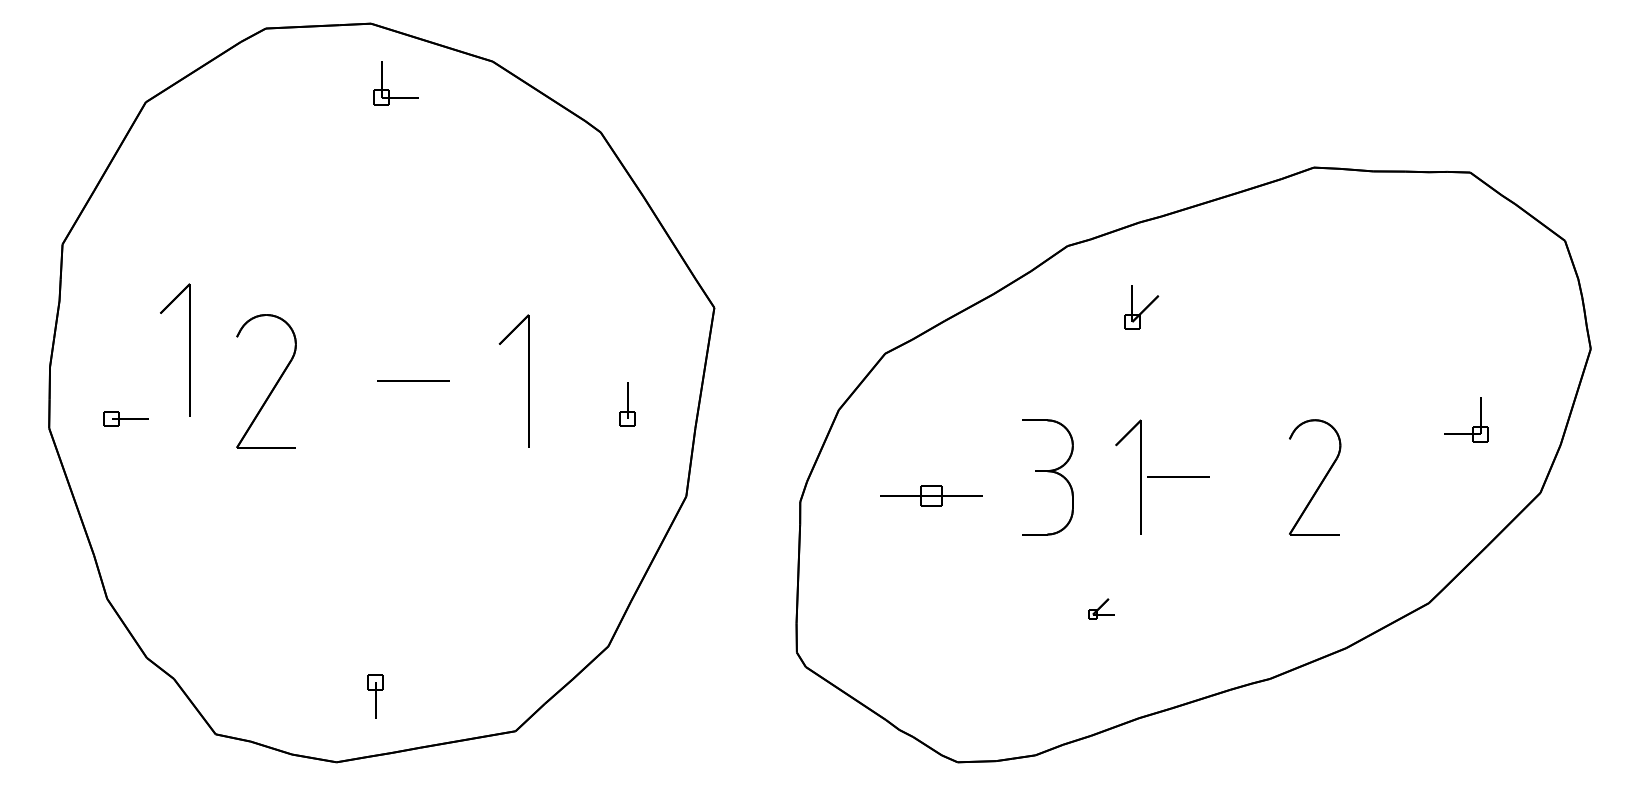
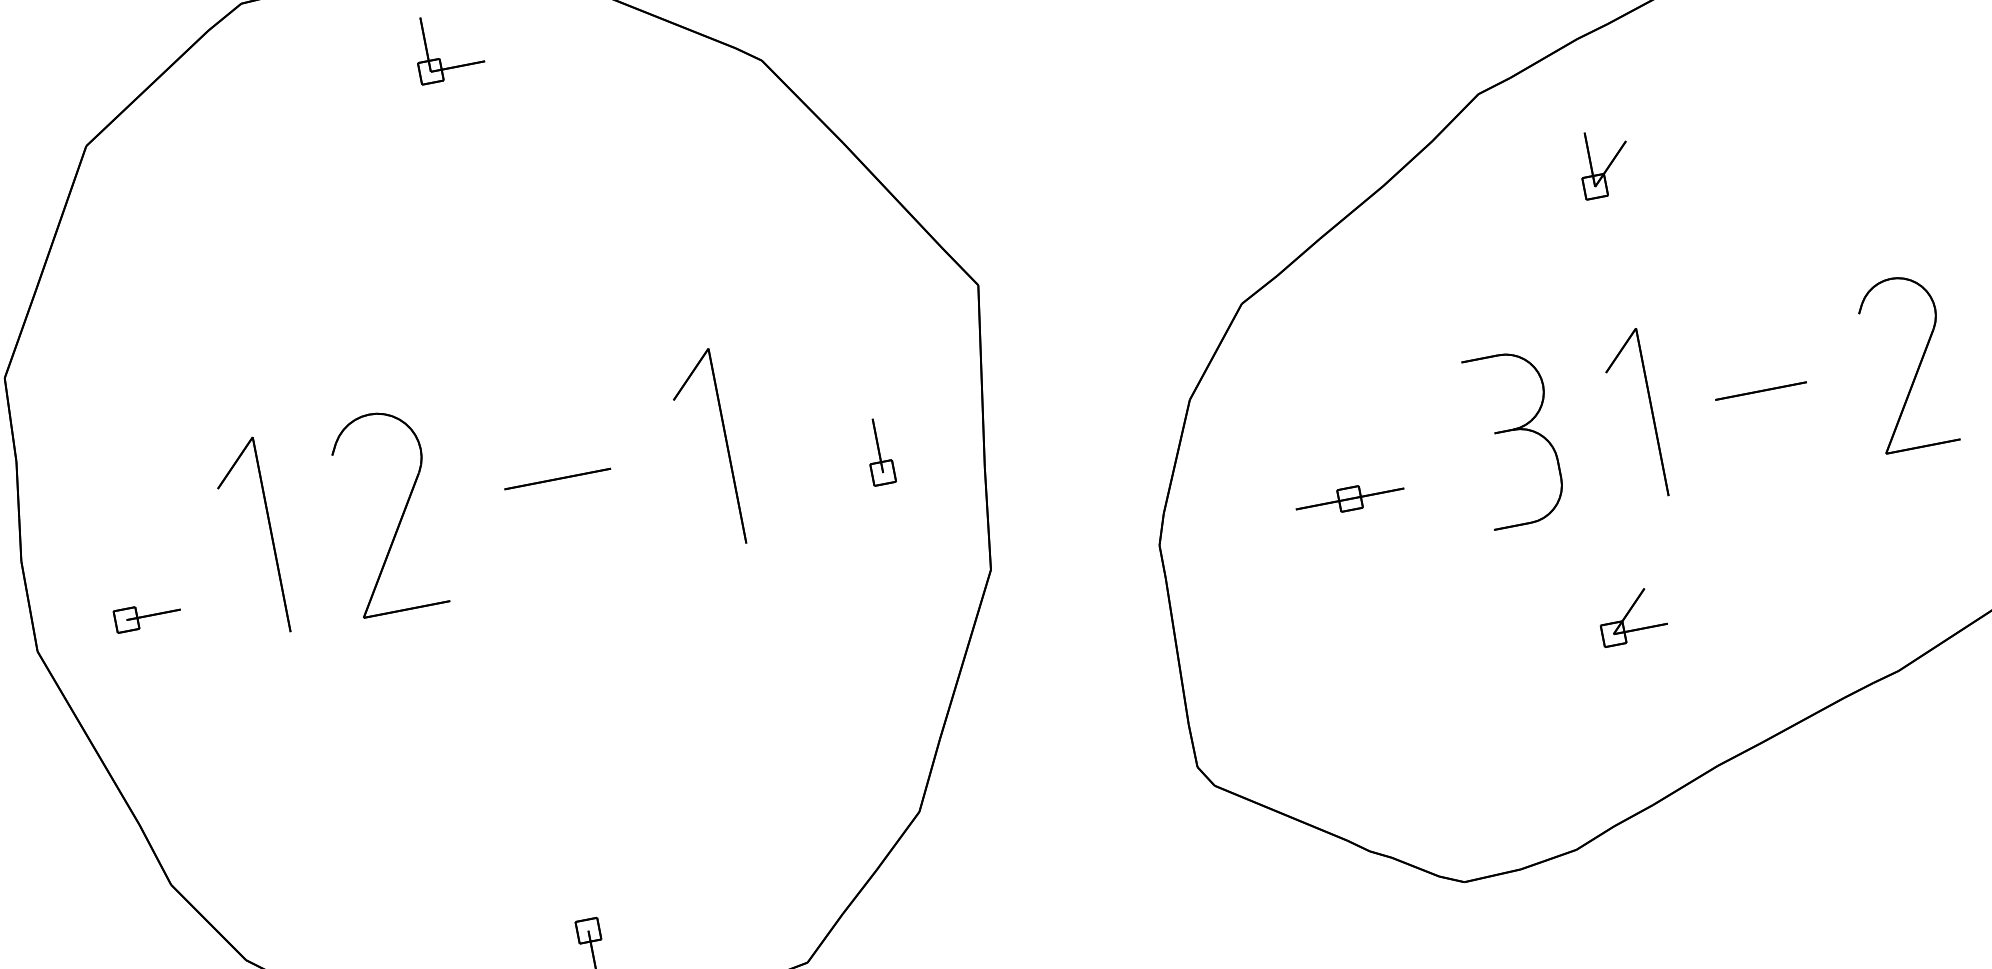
part: (189, 349) -> (270, 533), moved
part: (273, 386) -> (399, 517), moved
line: (1178, 476) -> (1760, 389), moved
part: (930, 495) -> (1348, 498), size x0.71
part: (1101, 608) -> (1631, 615), size x1.67

